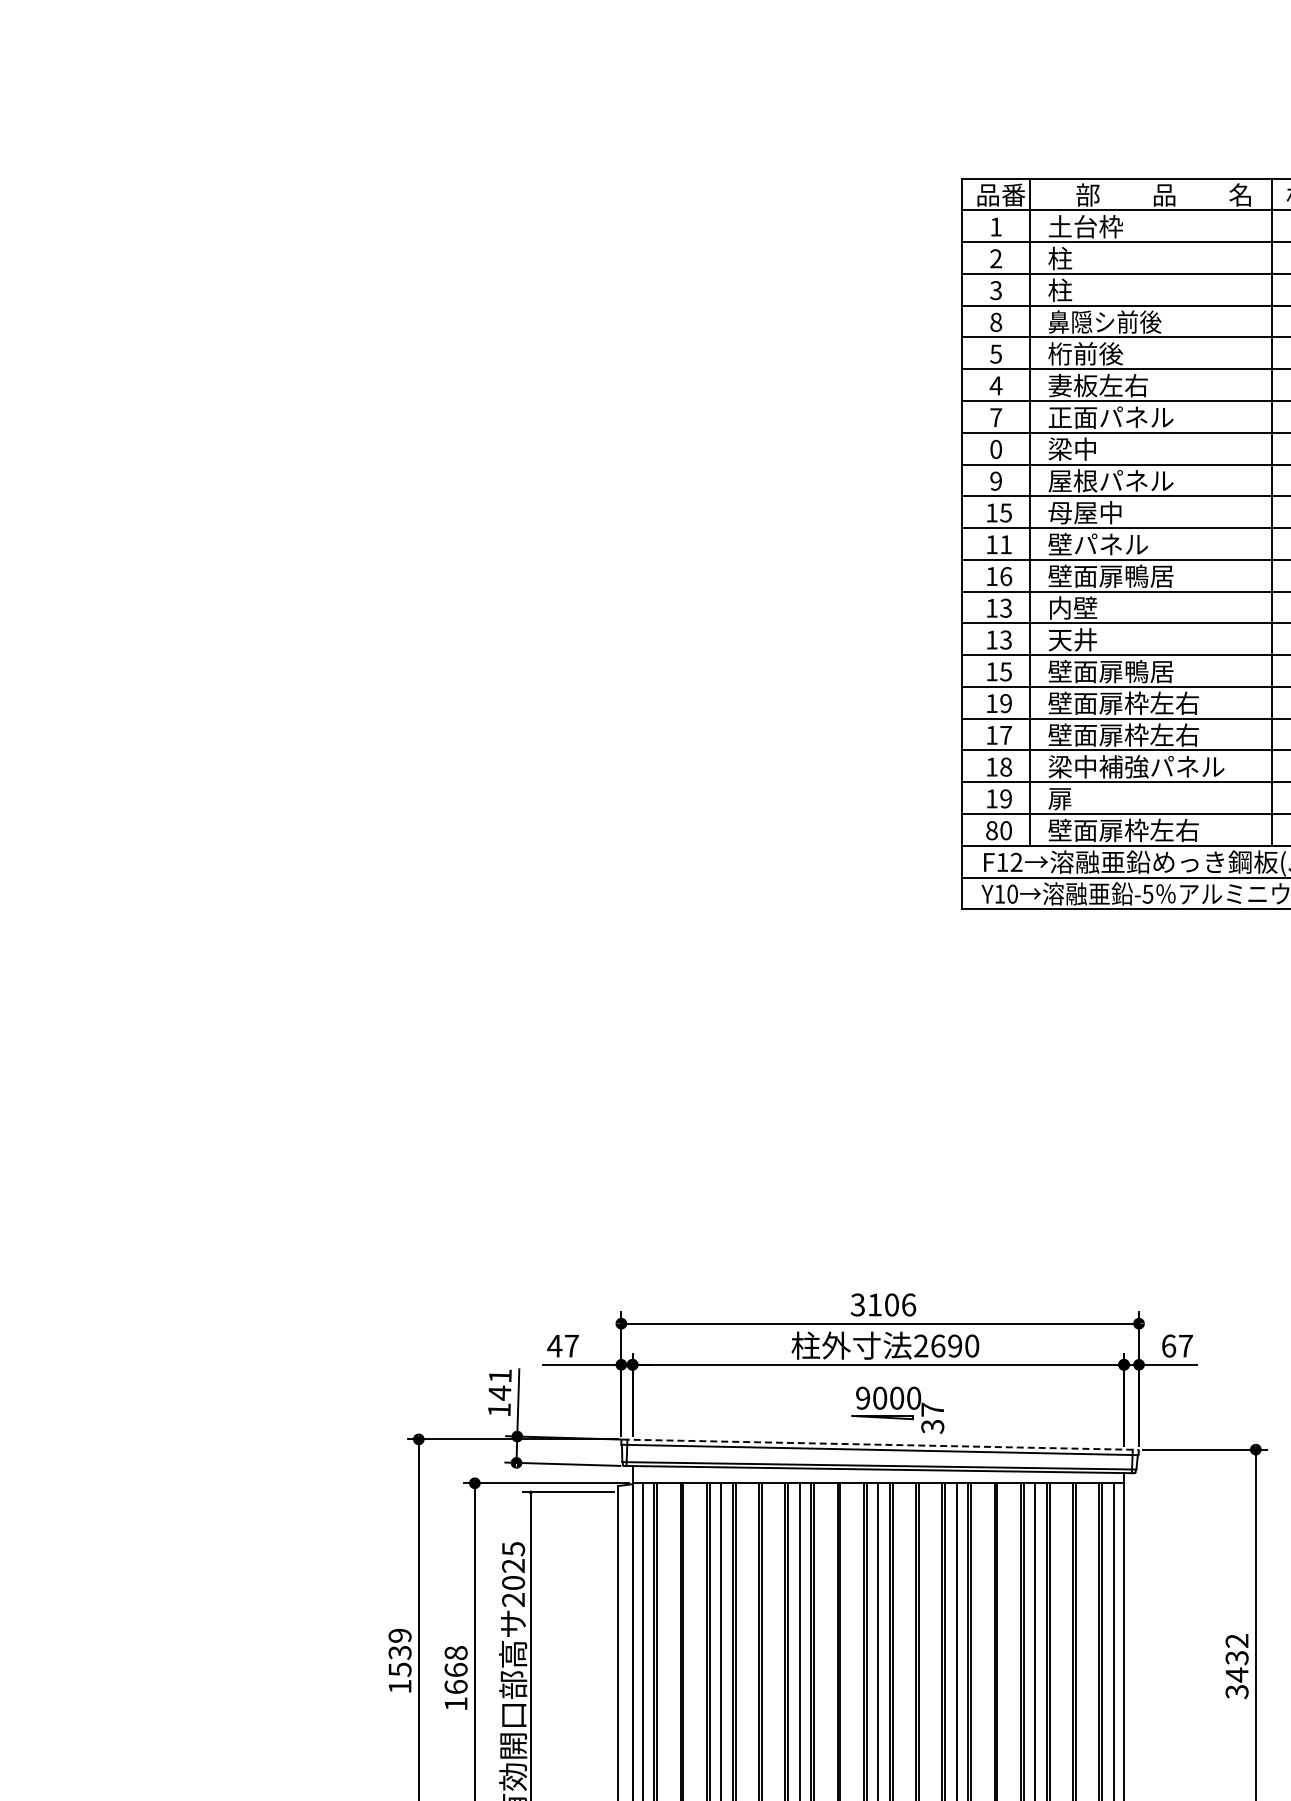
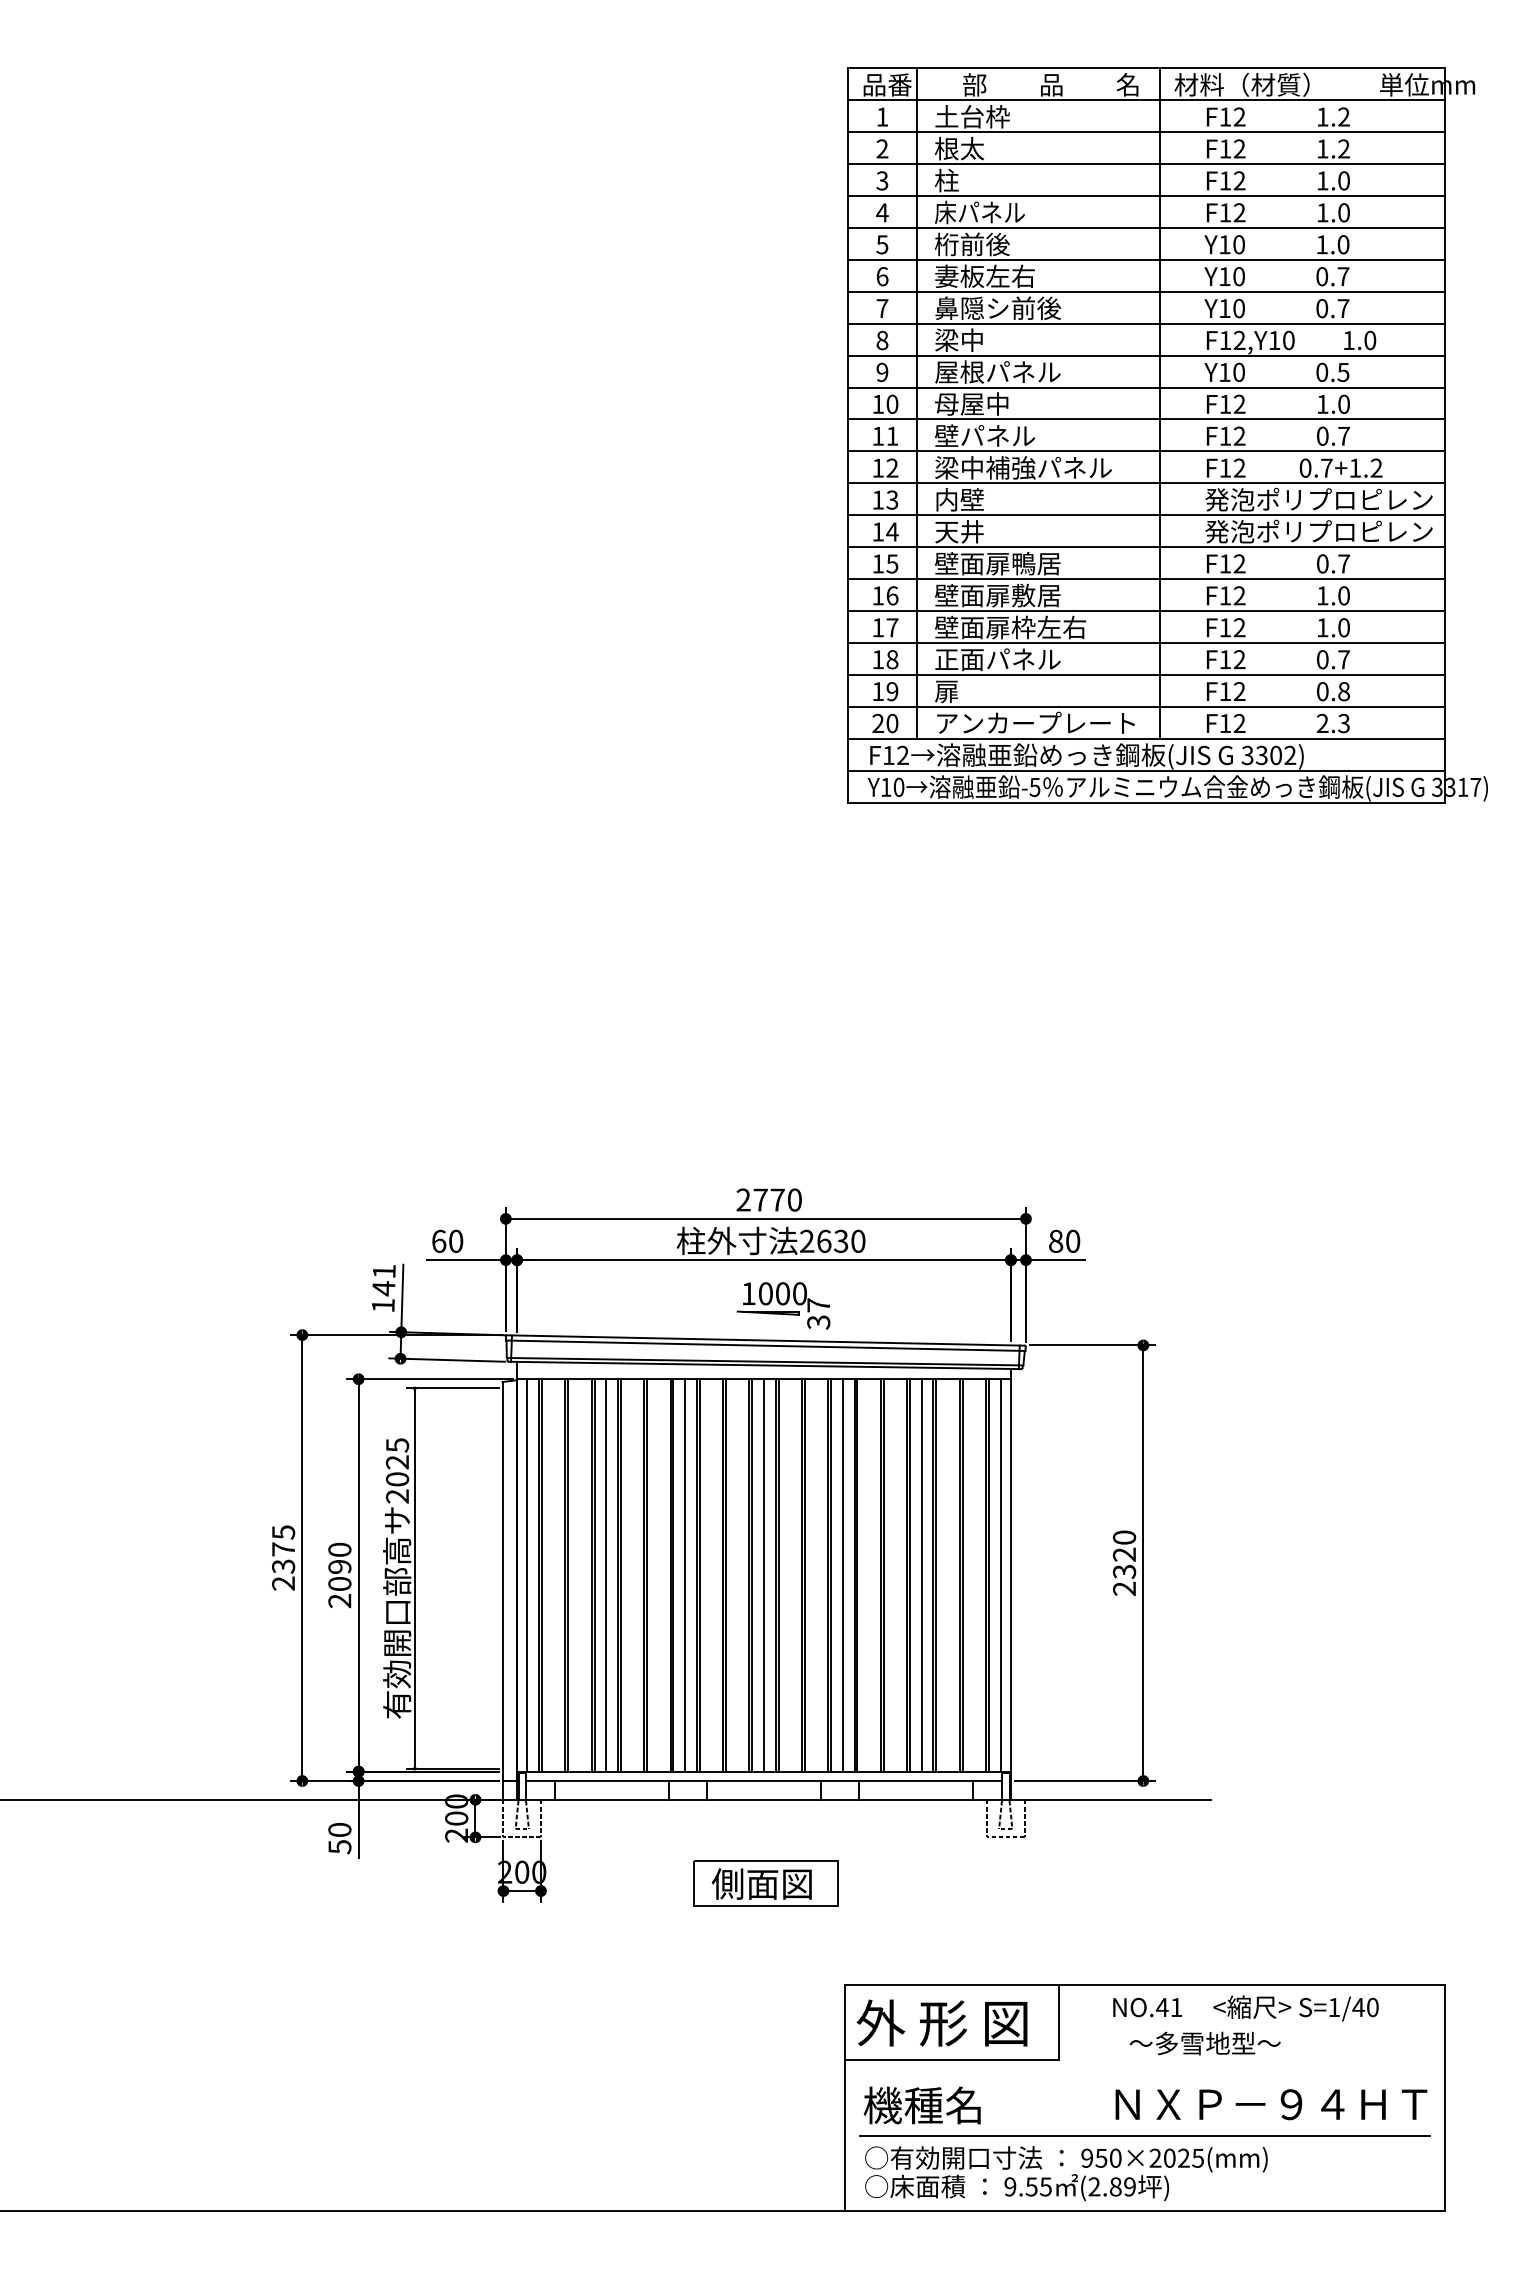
text: (1073, 258) -> (960, 148), 柱 -> 根太
text: (996, 322) -> (882, 212), 8 -> 4
text: (1104, 322) -> (991, 212), 鼻隠シ前後 -> 床パネル
text: (996, 385) -> (882, 276), 4 -> 6
text: (1111, 417) -> (998, 308), 正面パネル -> 鼻隠シ前後
text: (996, 449) -> (882, 340), 0 -> 8
text: (1006, 512) -> (892, 403), 15 -> 10
text: (1006, 575) -> (892, 467), 16 -> 12
text: (1136, 575) -> (1023, 467), 壁面扉鴨居 -> 梁中補強パネル
text: (1006, 639) -> (892, 531), 13 -> 14
text: (1006, 703) -> (892, 595), 19 -> 16
text: (1161, 703) -> (1048, 595), 壁面扉枠左右 -> 壁面扉敷居
text: (1136, 766) -> (1023, 659), 梁中補強パネル -> 正面パネル
text: (992, 830) -> (878, 723), 80 -> 20
text: (1147, 830) -> (1034, 723), 壁面扉枠左右 -> アンカープレート
text: (883, 1304) -> (769, 1199), 3106 -> 2770
text: (563, 1345) -> (447, 1240), 47 -> 60
text: (1177, 1345) -> (1064, 1240), 67 -> 80
text: (955, 1346) -> (841, 1241), 2690 -> 2630
text: (862, 1397) -> (748, 1293), 9000 -> 1000
line: (879, 1444) -> (765, 1340), dashed -> solid
text: (400, 1660) -> (283, 1557), 1539 -> 2375
text: (1237, 1666) -> (1124, 1563), 3432 -> 2320
text: (455, 1678) -> (339, 1575), 1668 -> 2090

